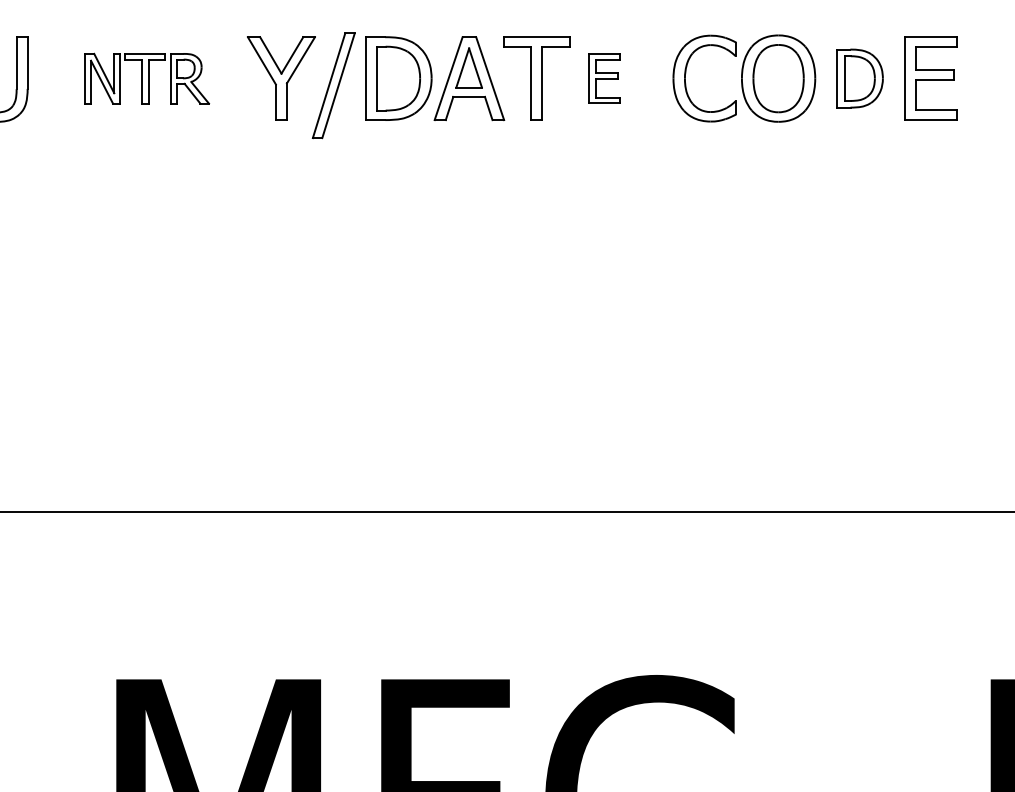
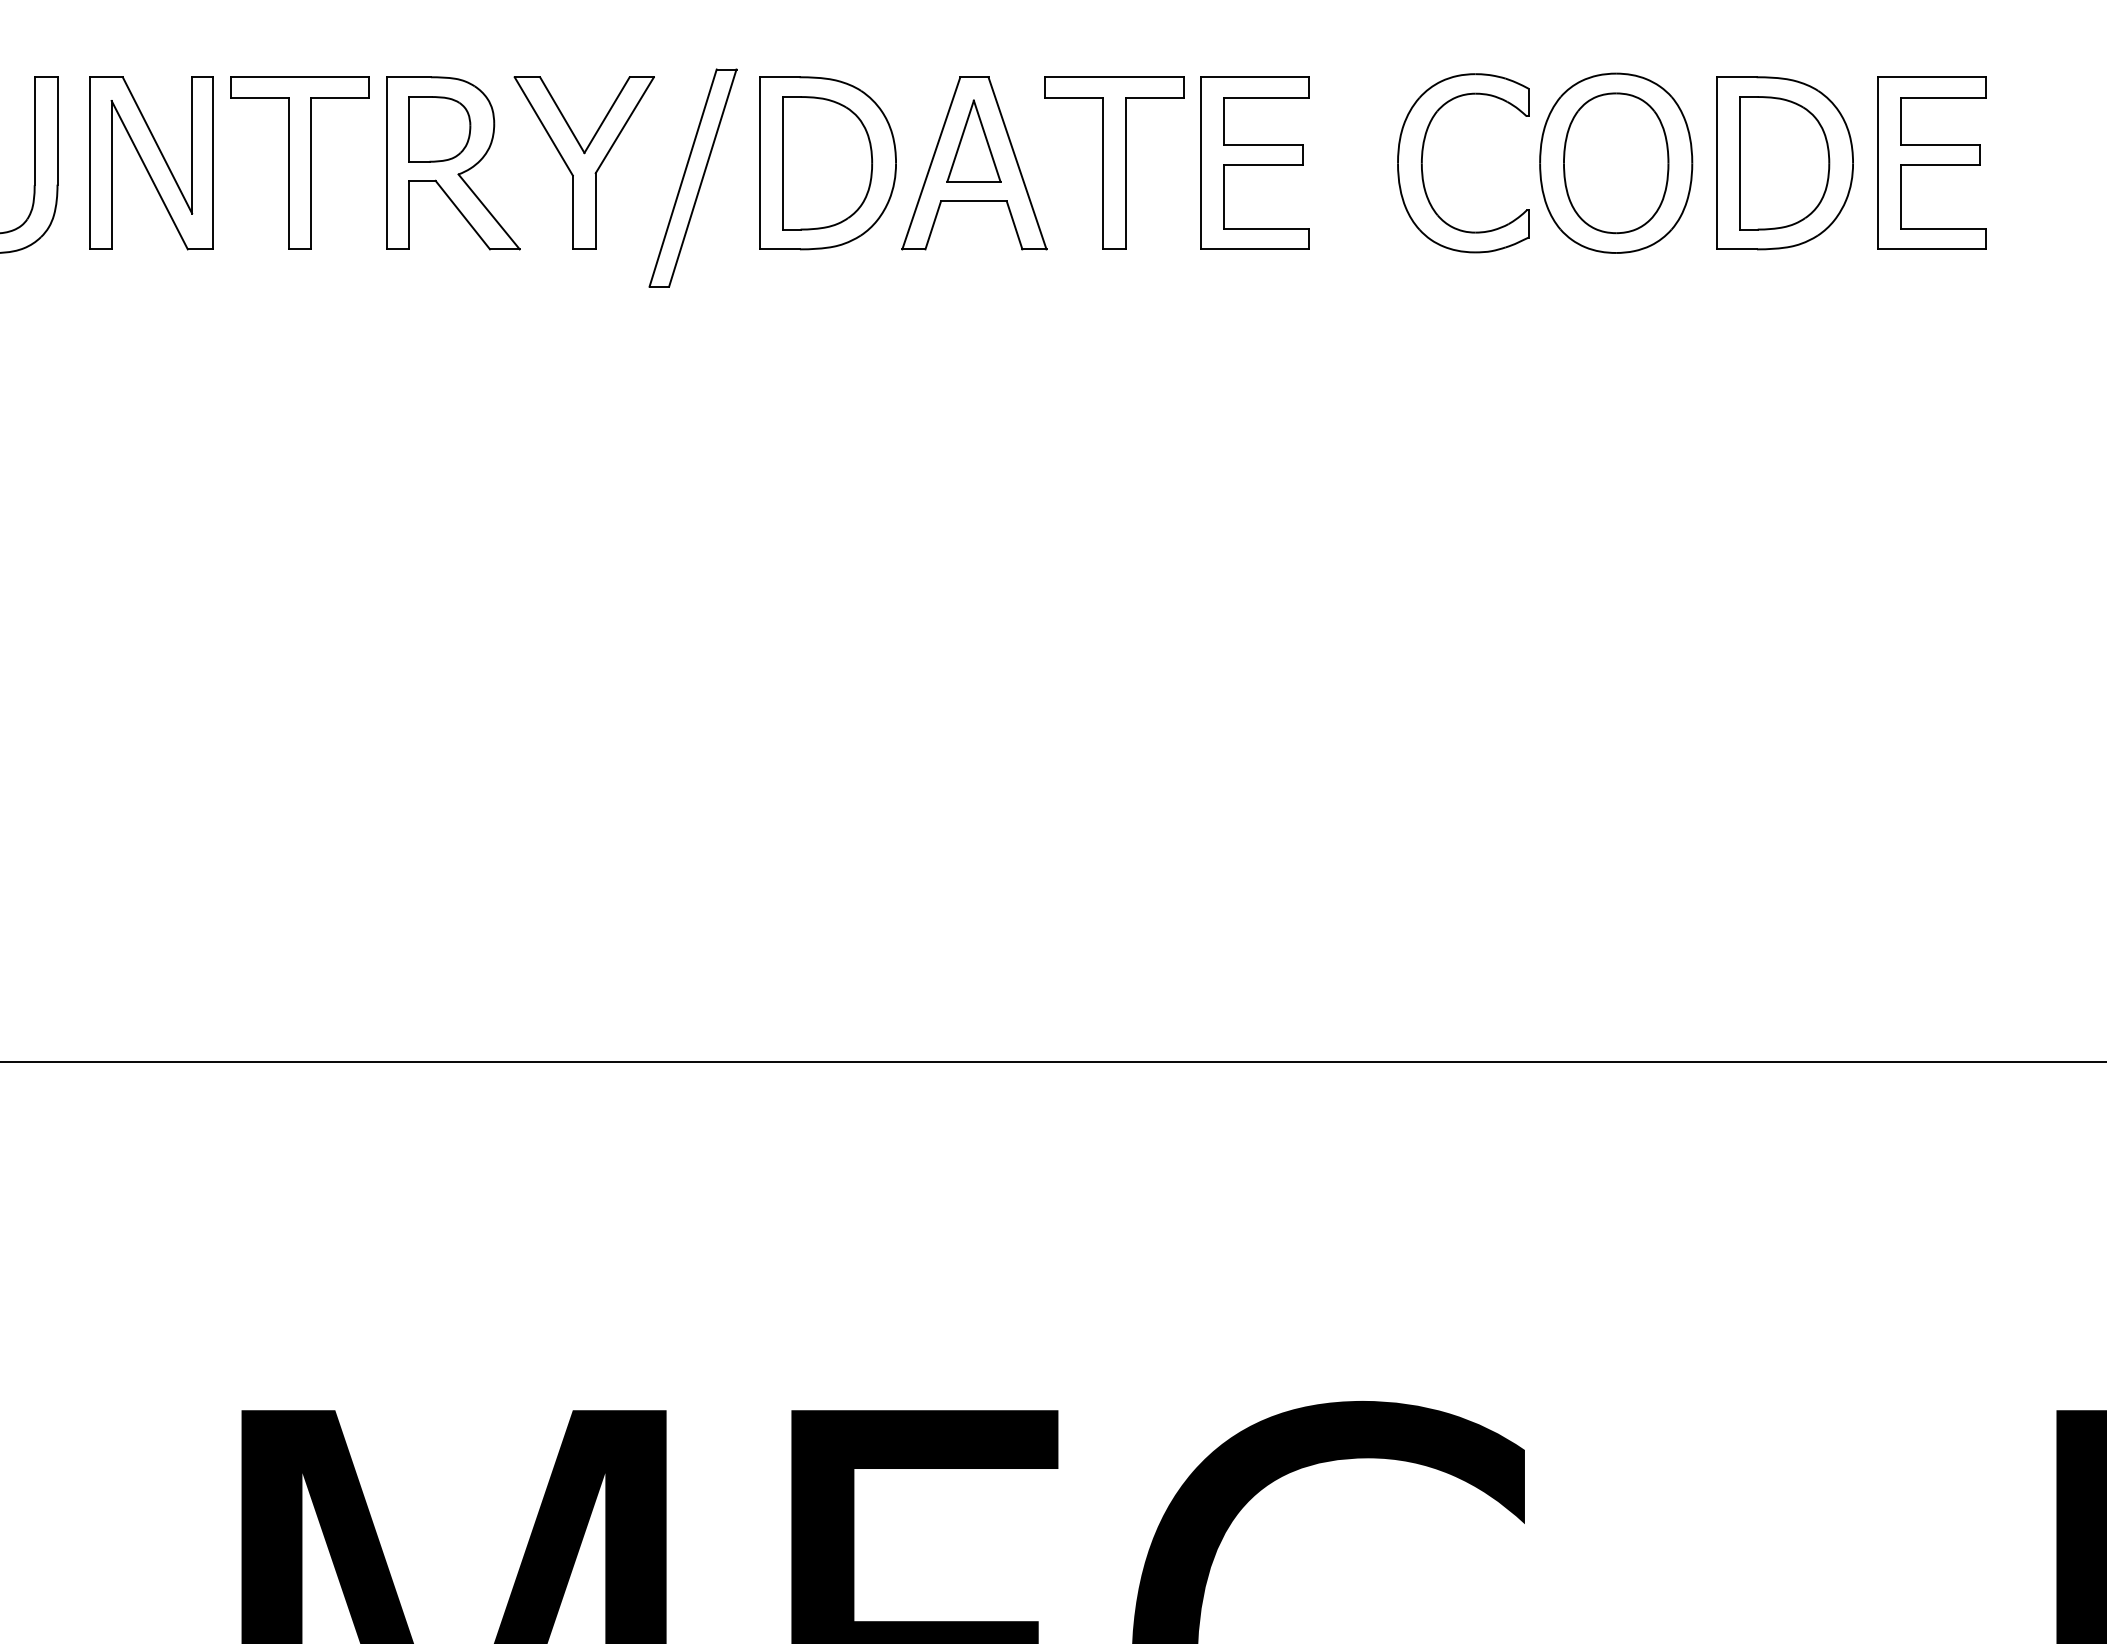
part: (146, 78) -> (304, 162), size x1.67
part: (604, 78) -> (1254, 162), size x1.67
part: (859, 78) -> (1784, 162), size x1.43

